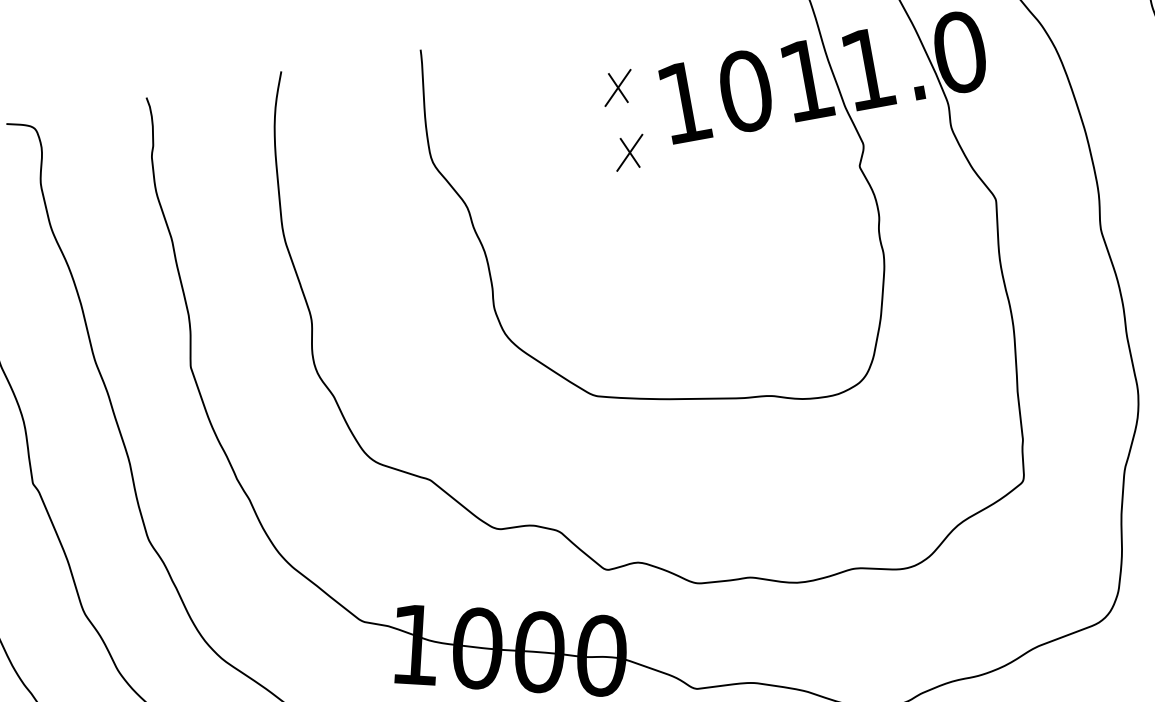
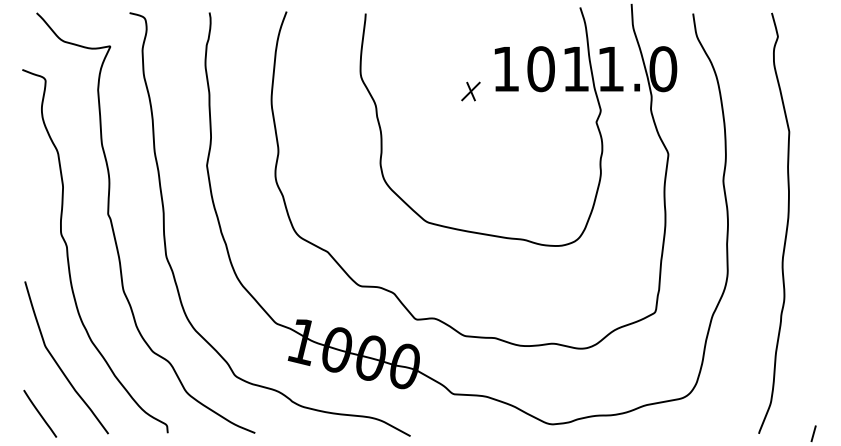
part: (617, 88) -> (470, 54), removed

